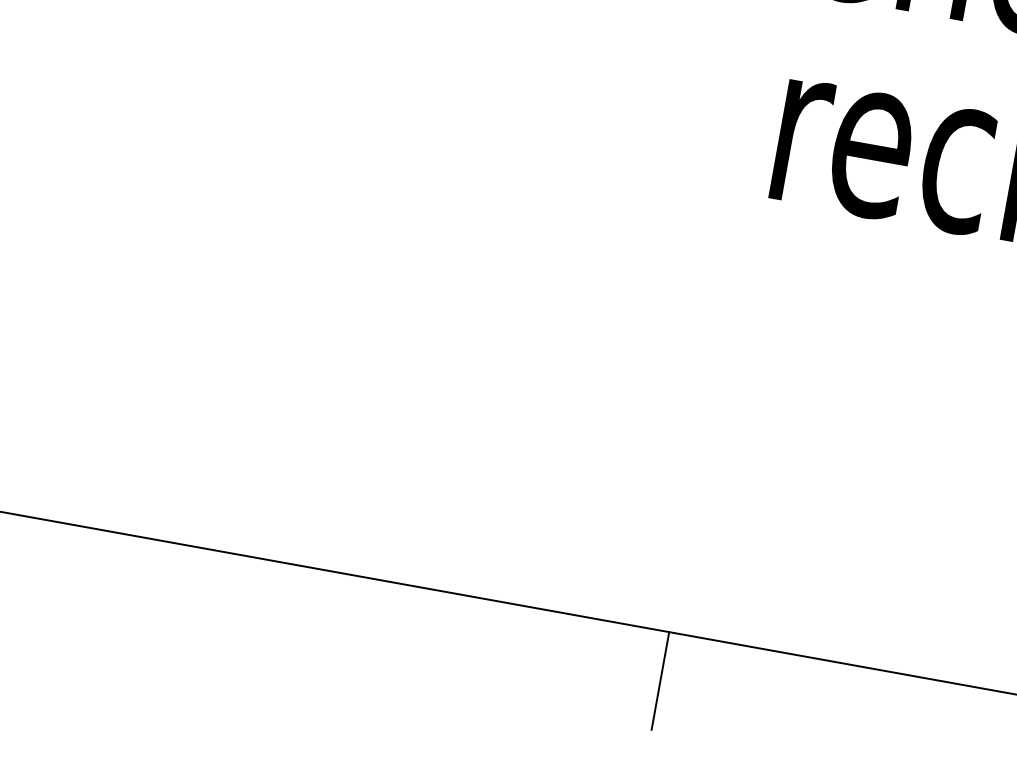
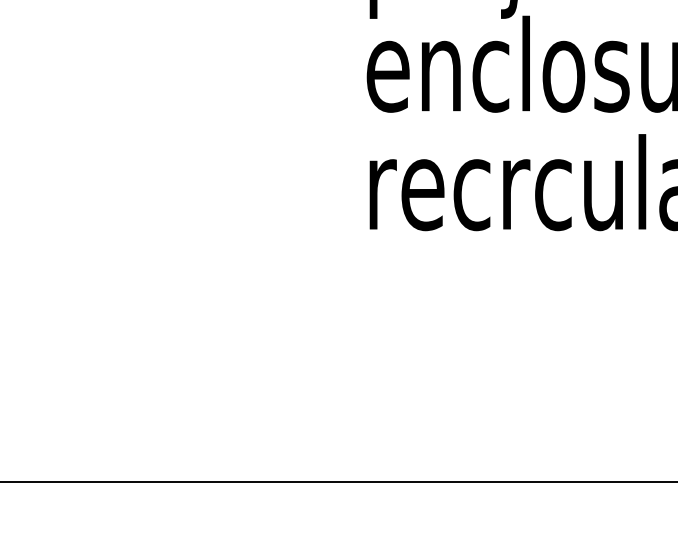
line: (661, 680) -> (358, 509), removed

